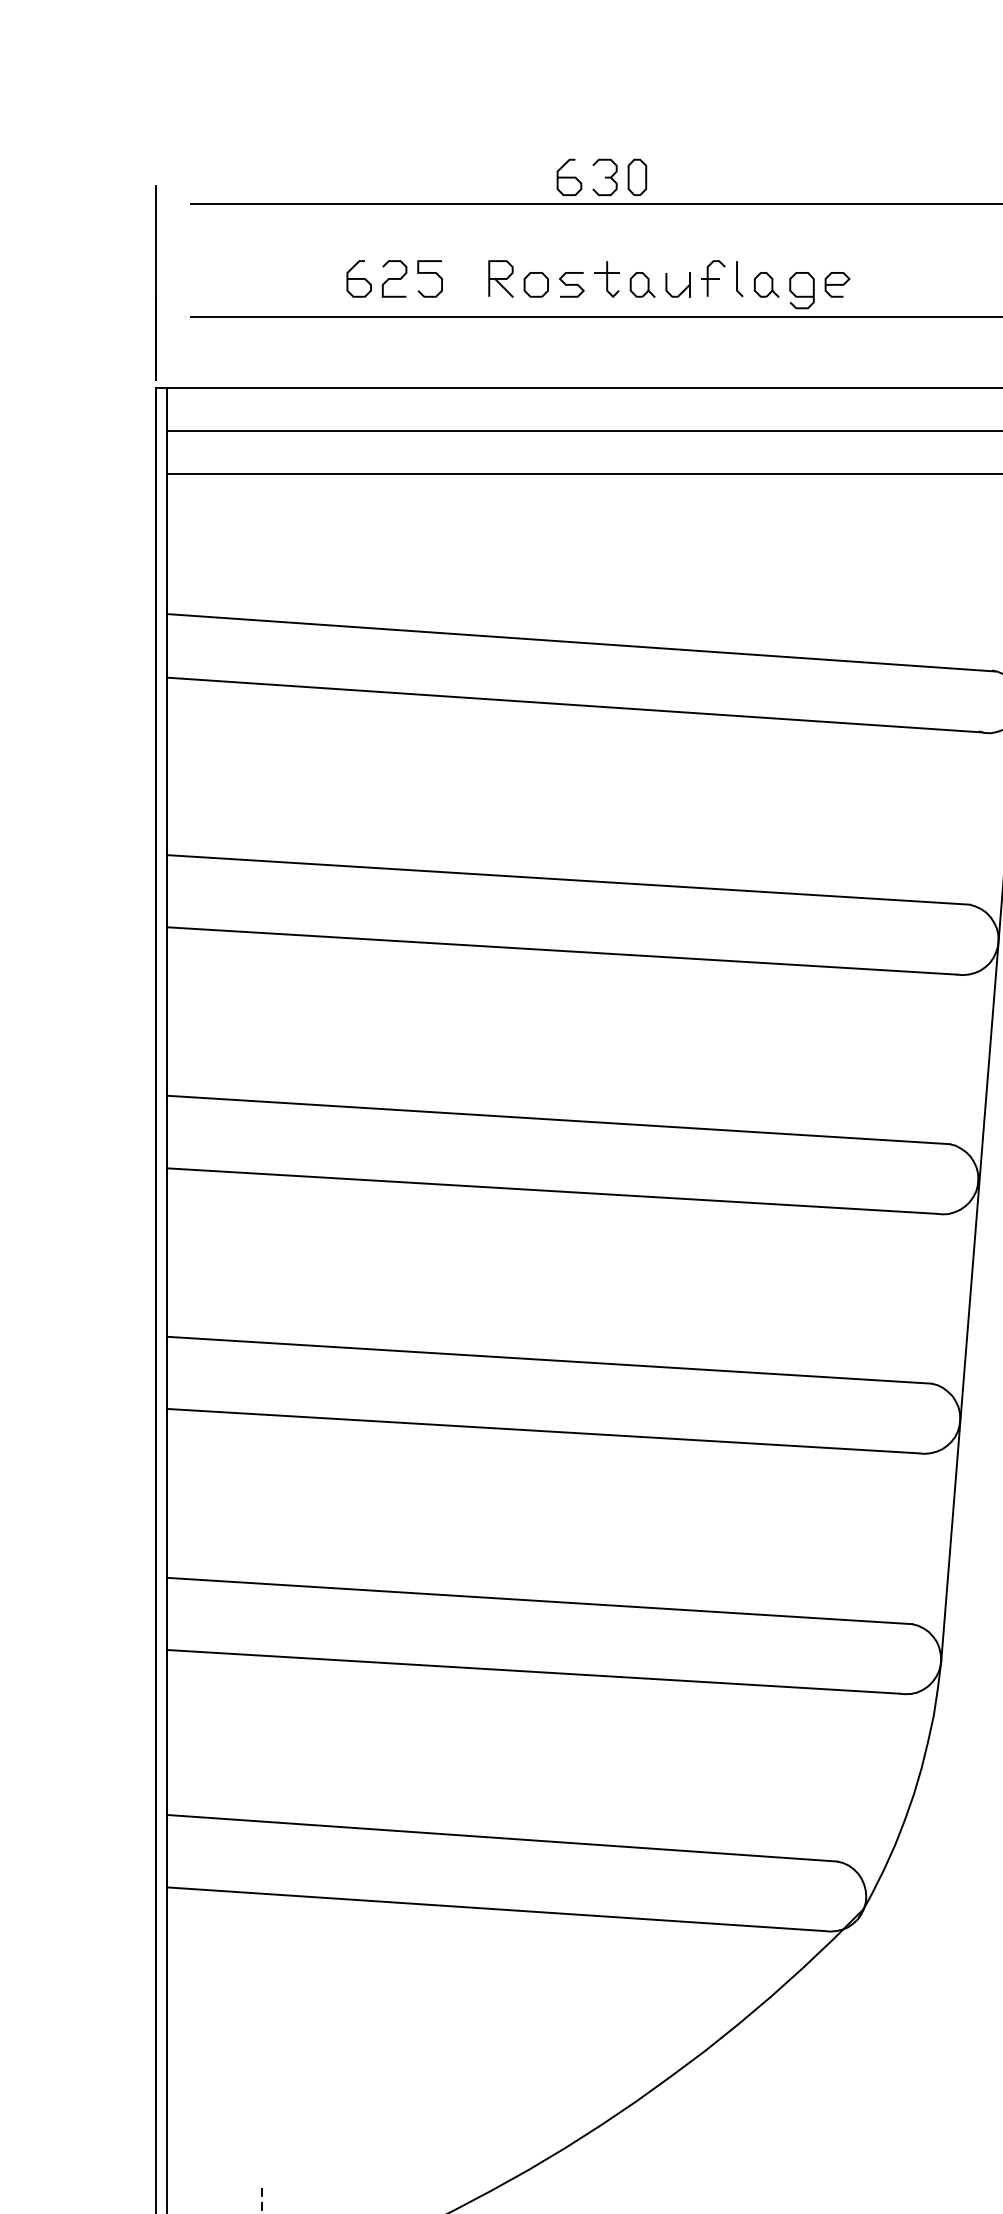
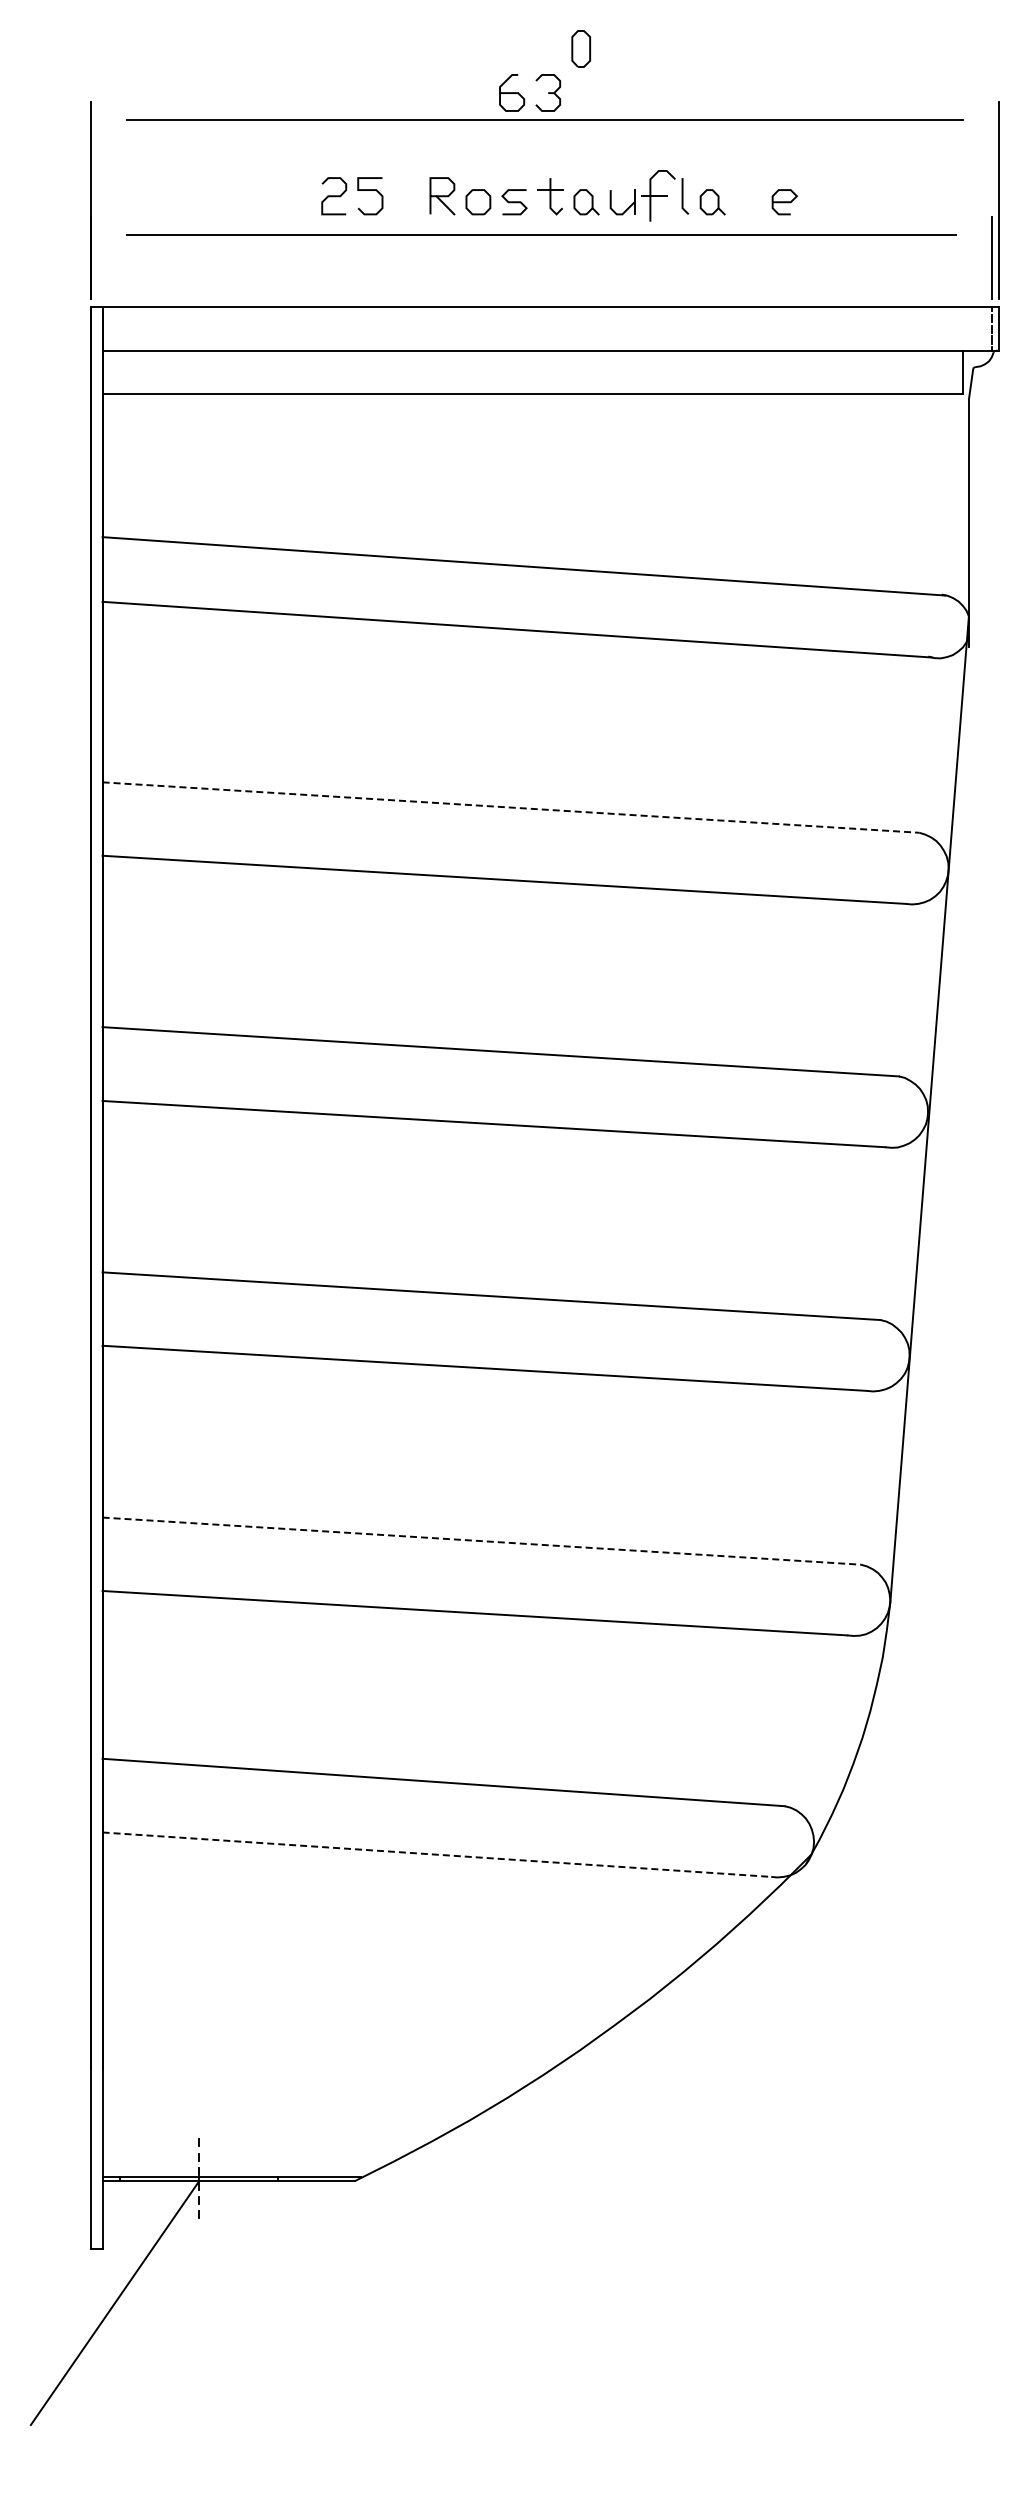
part: (636, 176) -> (580, 48), moved
part: (713, 278) -> (658, 195), size x1.4
curve: (359, 279) -> (298, 196), removed
curve: (801, 295) -> (748, 213), removed
line: (568, 879) -> (511, 807), solid -> dashed
line: (539, 1601) -> (481, 1541), solid -> dashed
line: (496, 1909) -> (437, 1854), solid -> dashed

